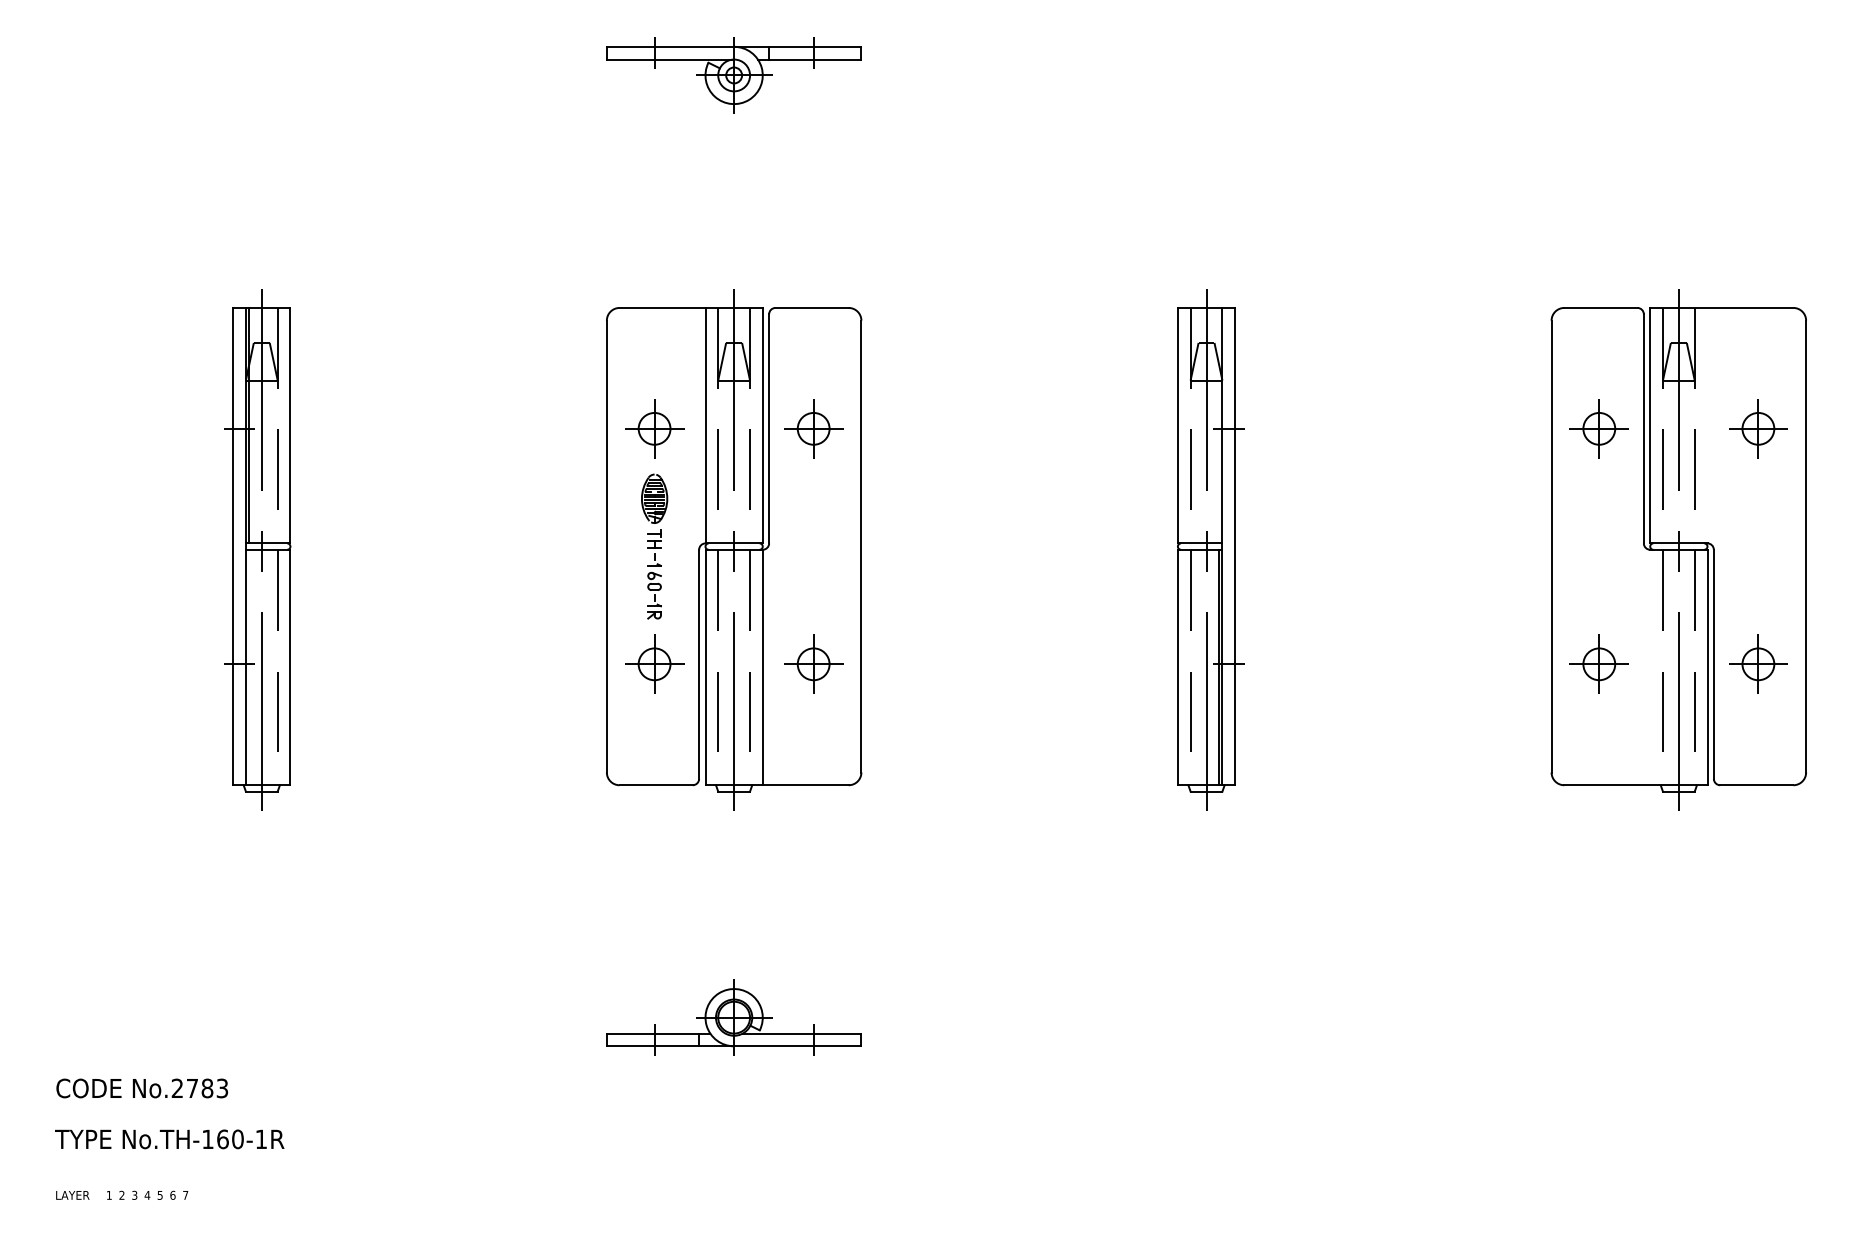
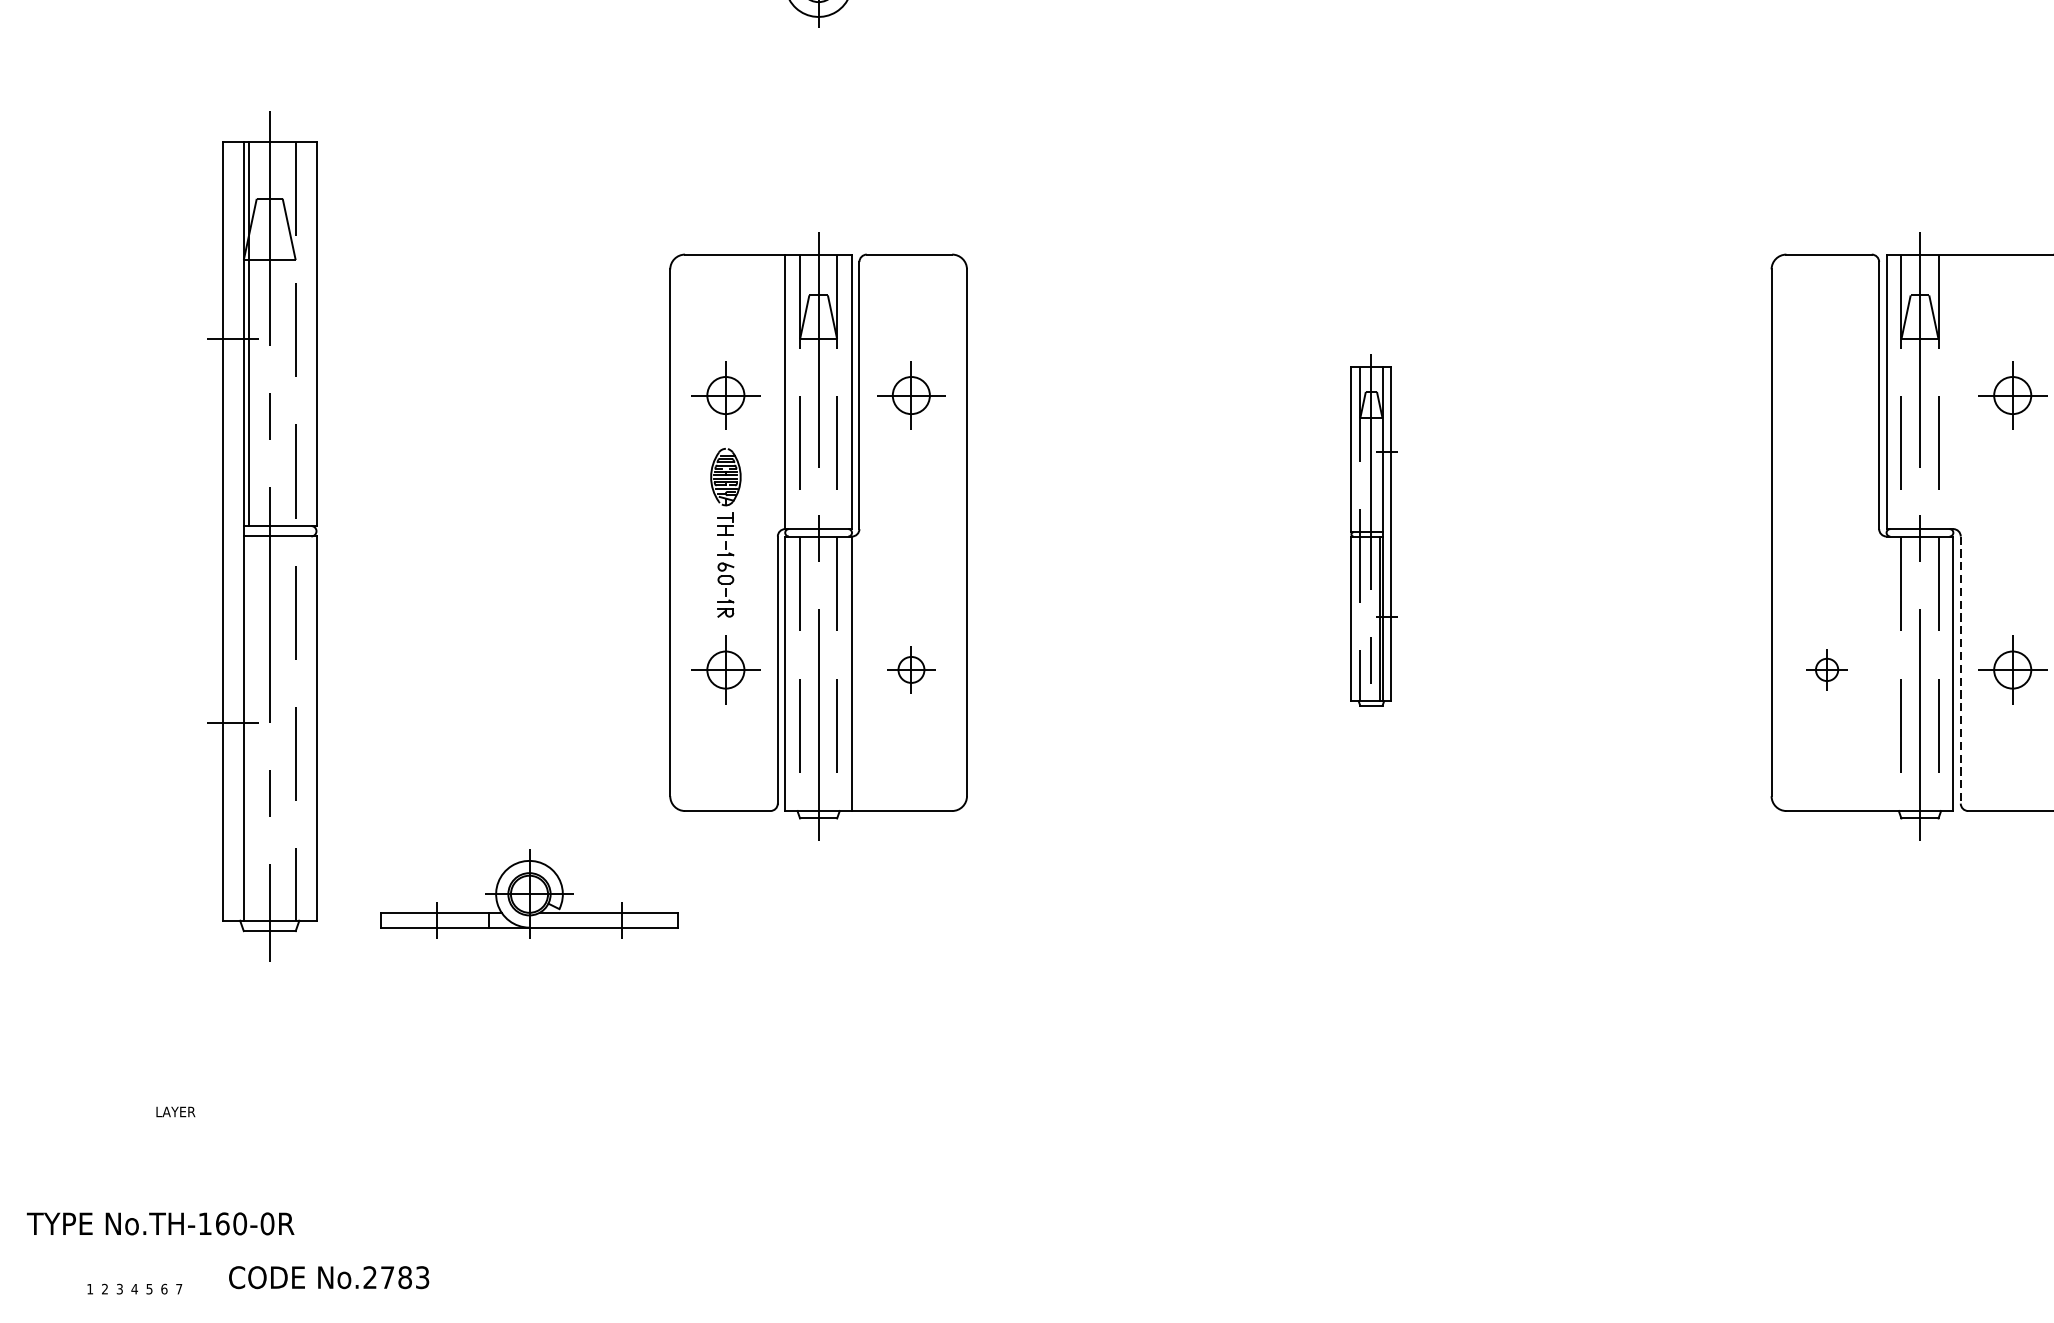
part: (1598, 428) -> (1826, 395), removed
part: (257, 549) -> (262, 536), size x1.4
part: (1210, 549) -> (1373, 536), size x0.6
part: (813, 663) -> (911, 669), size x0.7
part: (1598, 663) -> (1826, 669), size x0.6
line: (1713, 664) -> (1960, 670), solid -> dashed
part: (733, 1017) -> (528, 894), moved
text: (142, 1088) -> (329, 1277), moved
text: (261, 1139) -> (267, 1224), No.TH-160-1R -> No.TH-160-0R
text: (72, 1195) -> (175, 1112), moved

